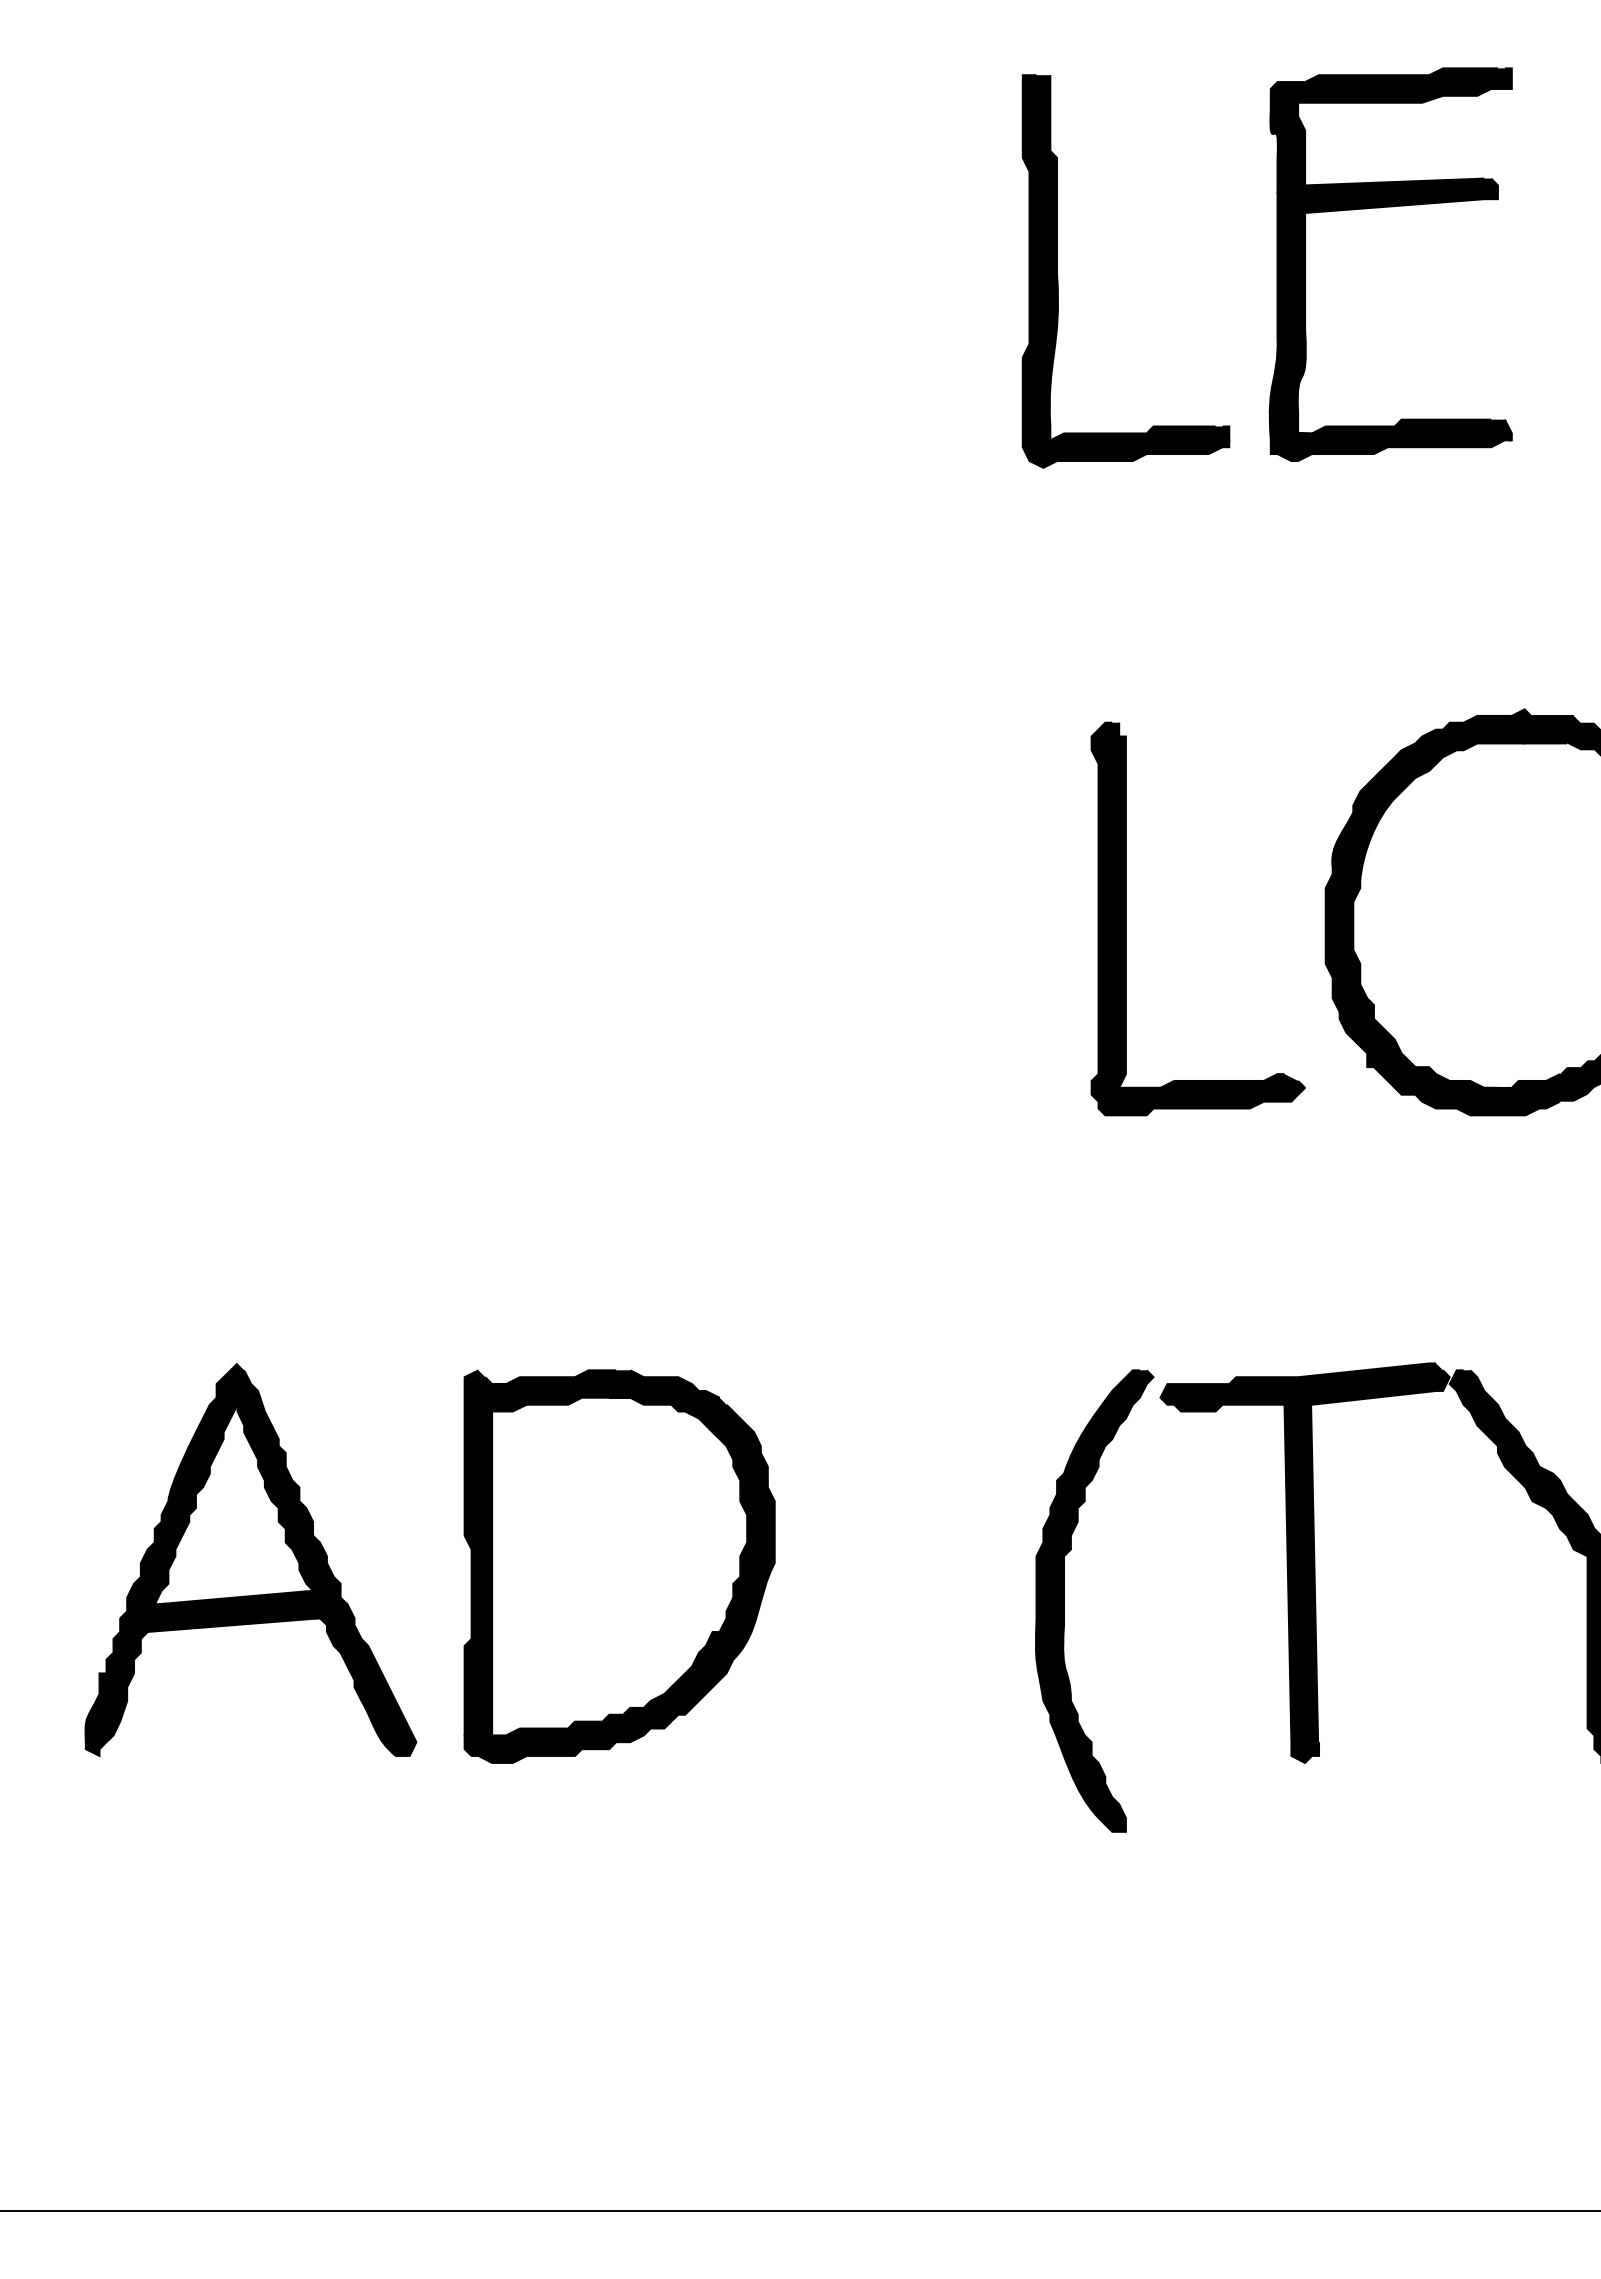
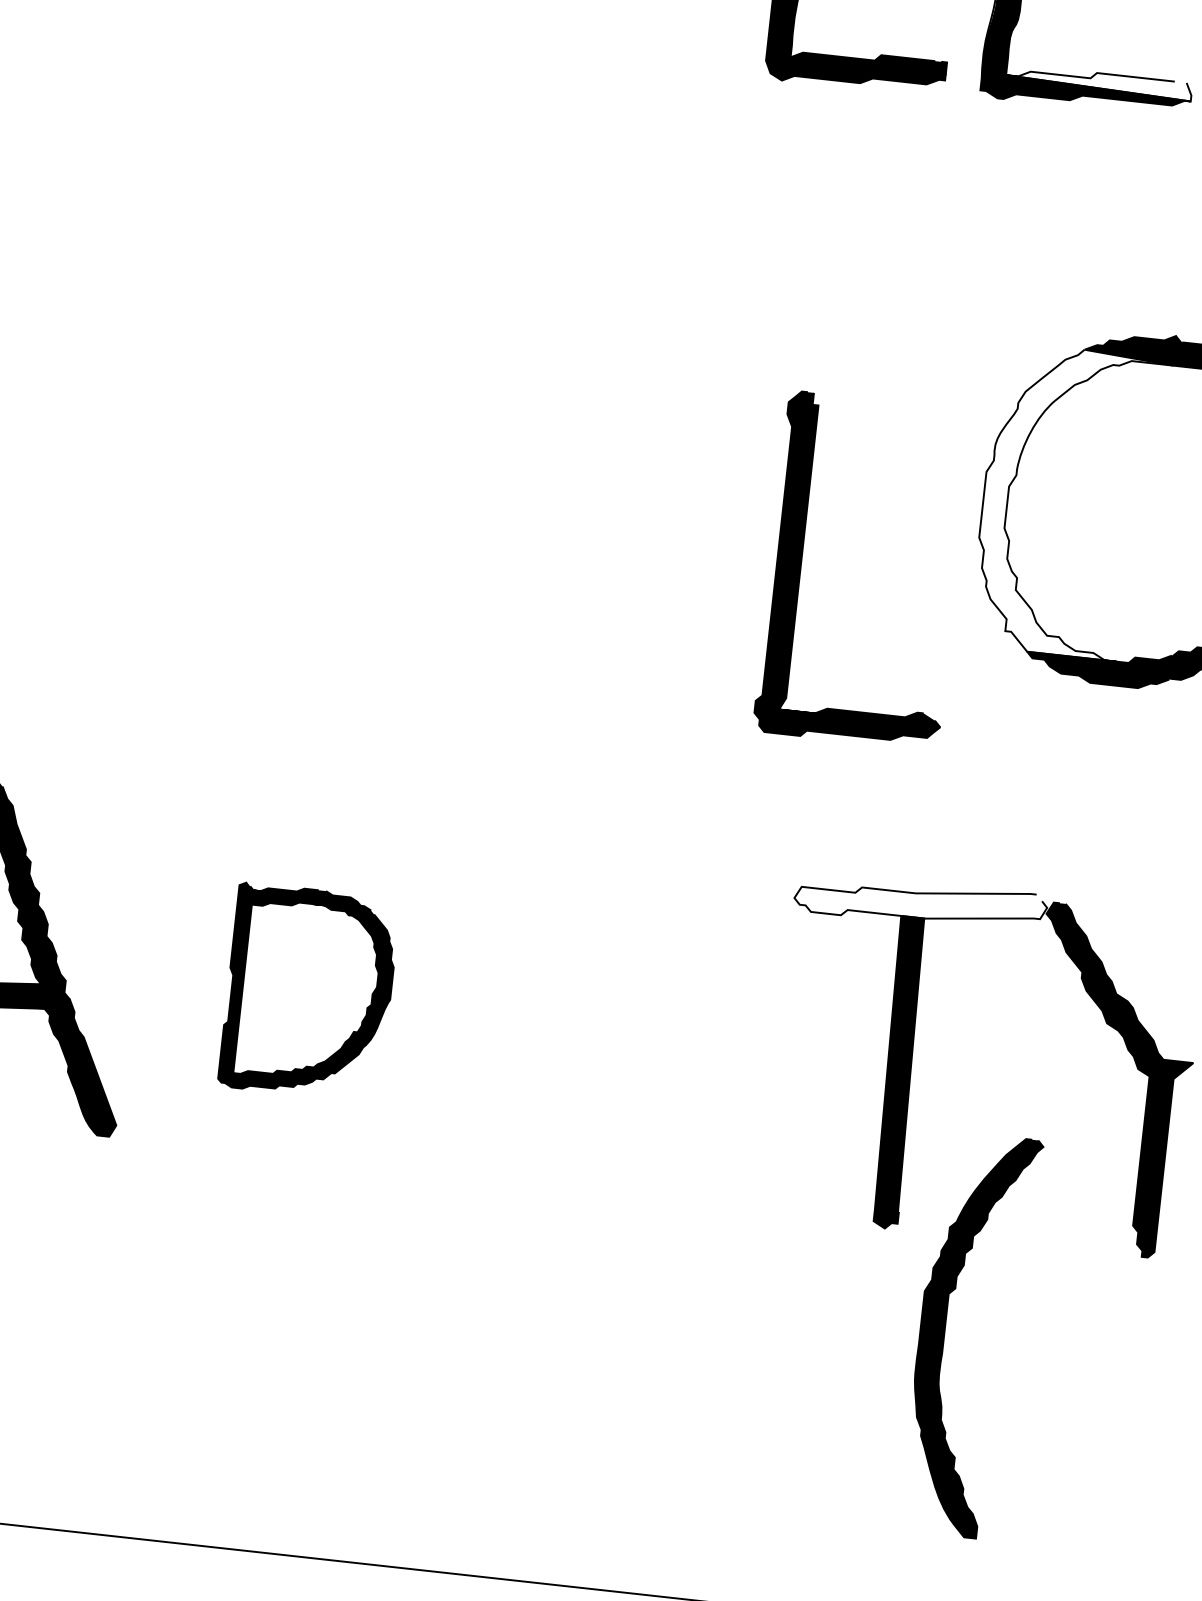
fill: (1404, 429) -> (1098, 81), removed
fill: (1425, 911) -> (1070, 501), removed
part: (1126, 918) -> (801, 563), moved
fill: (1304, 1387) -> (920, 902), removed
part: (619, 1566) -> (309, 992), size x0.6
part: (1064, 1600) -> (944, 1332), moved

